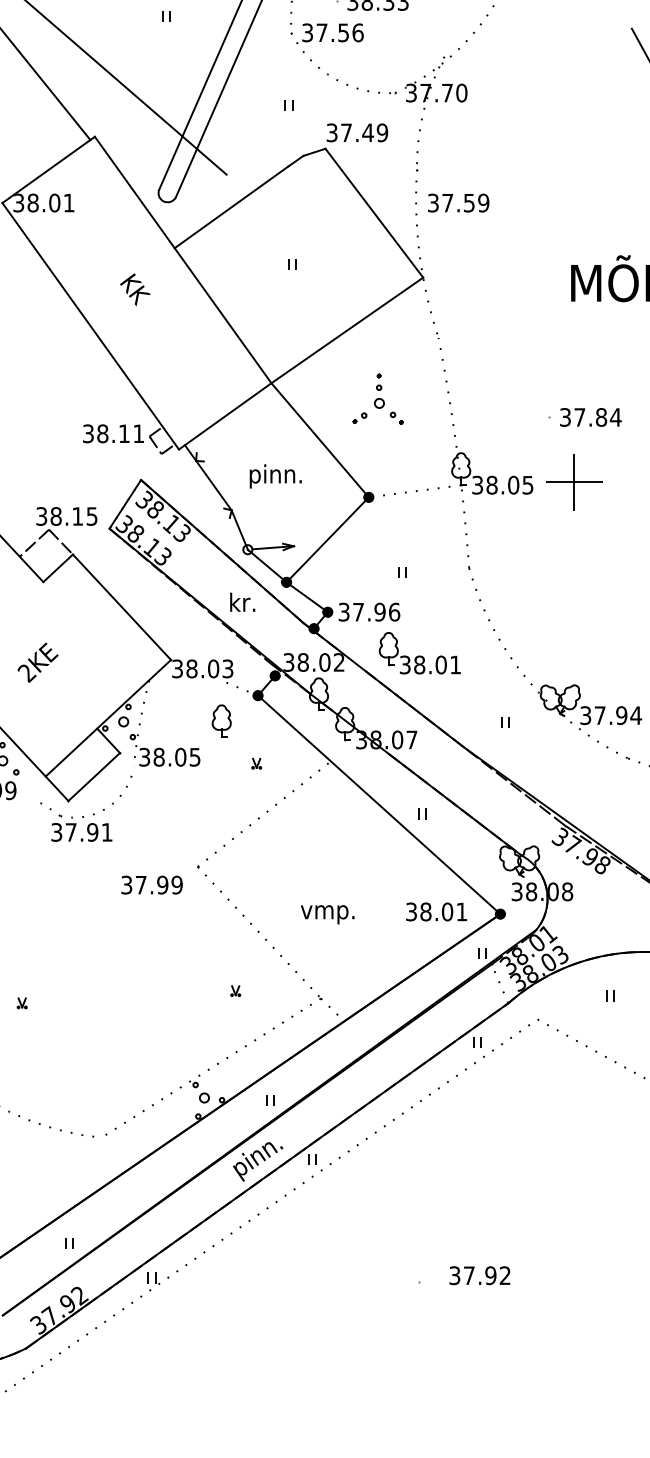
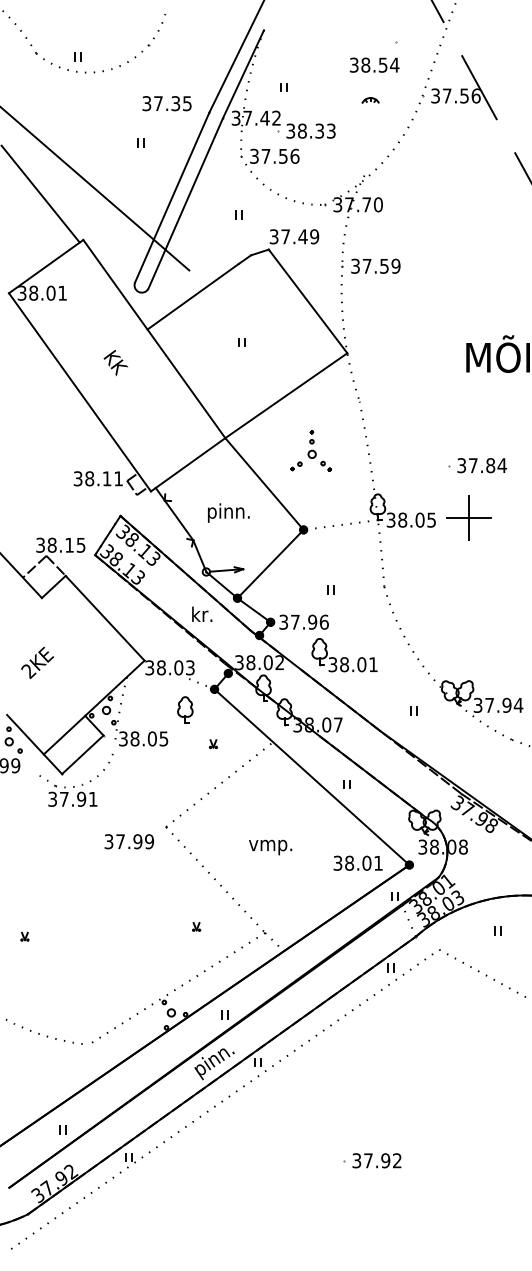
text: (458, 202) -> (375, 265), moved
text: (327, 914) -> (270, 847), moved
text: (479, 1275) -> (376, 1160), moved

